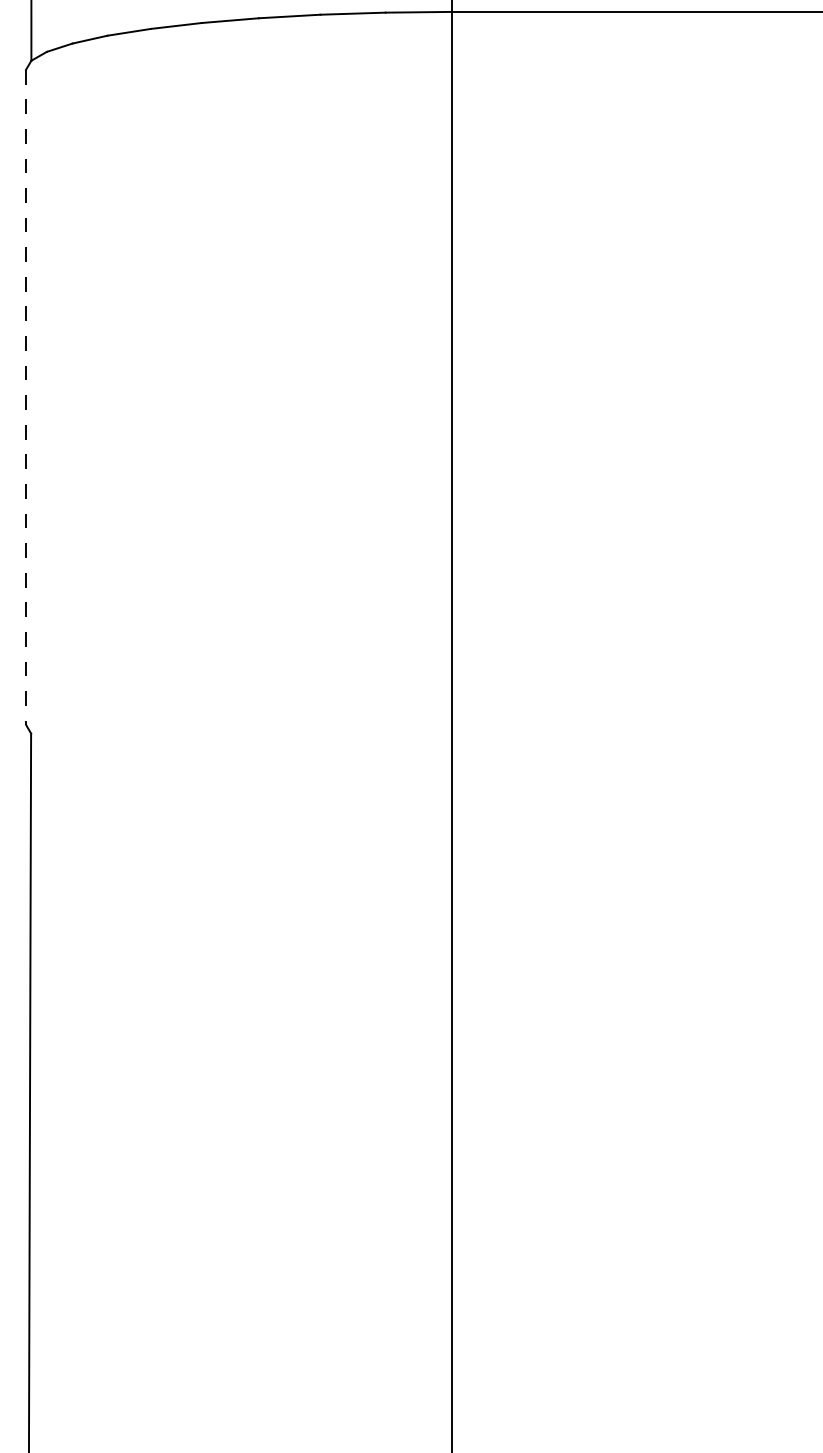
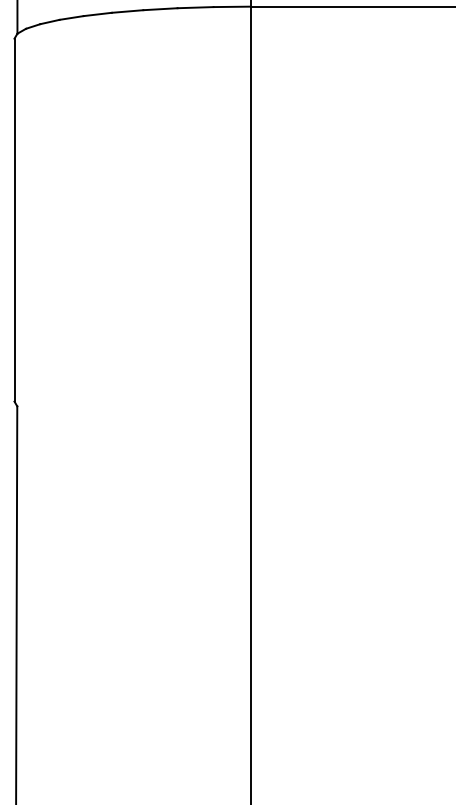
line: (26, 397) -> (14, 220), dashed -> solid

